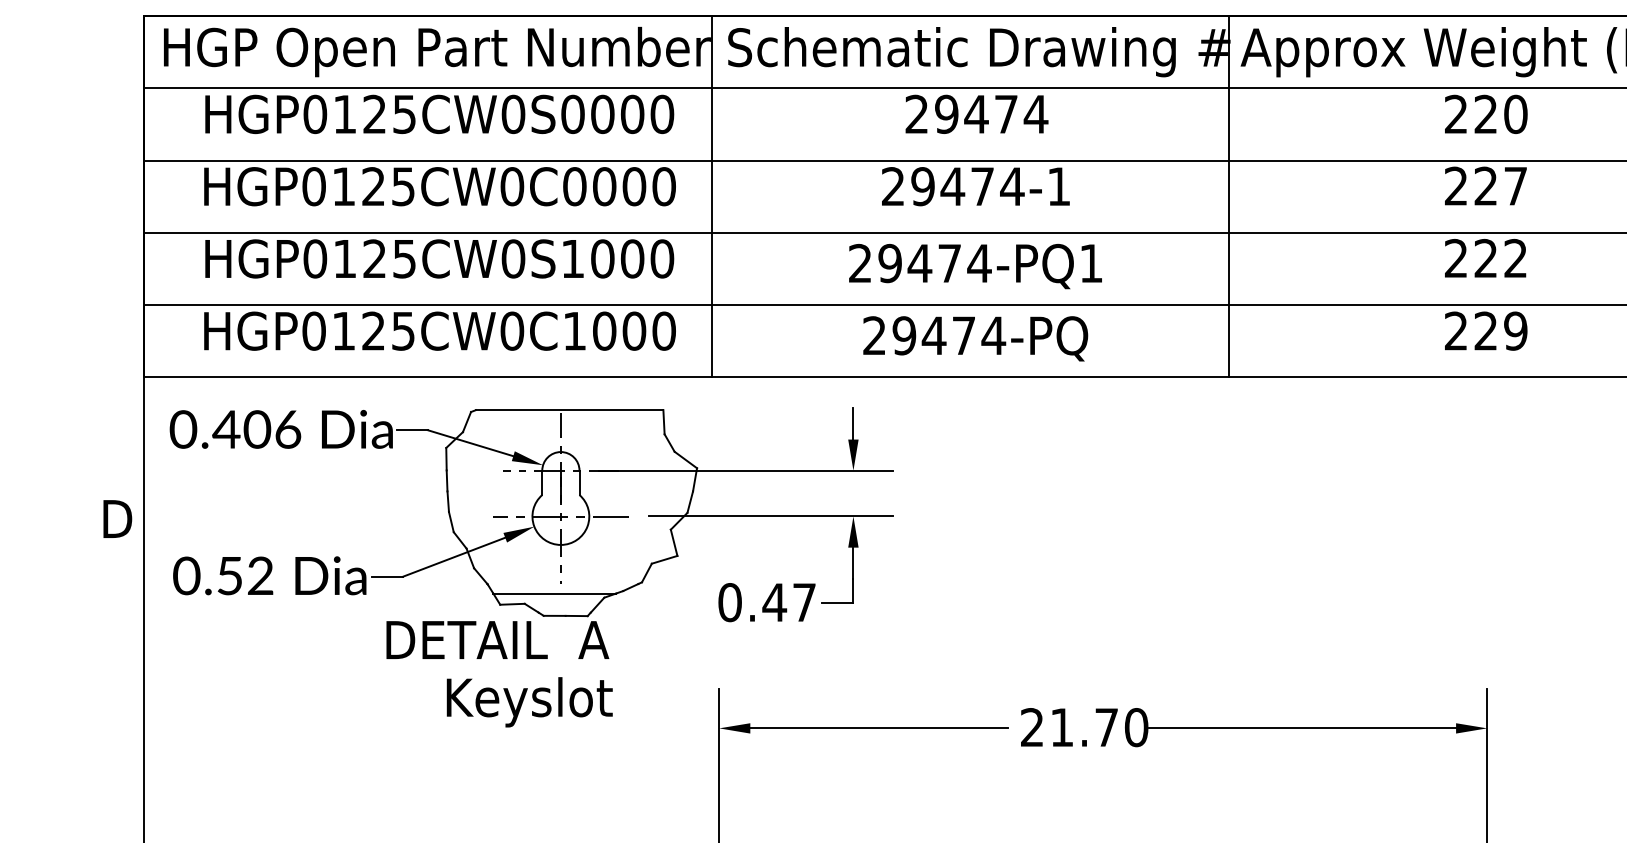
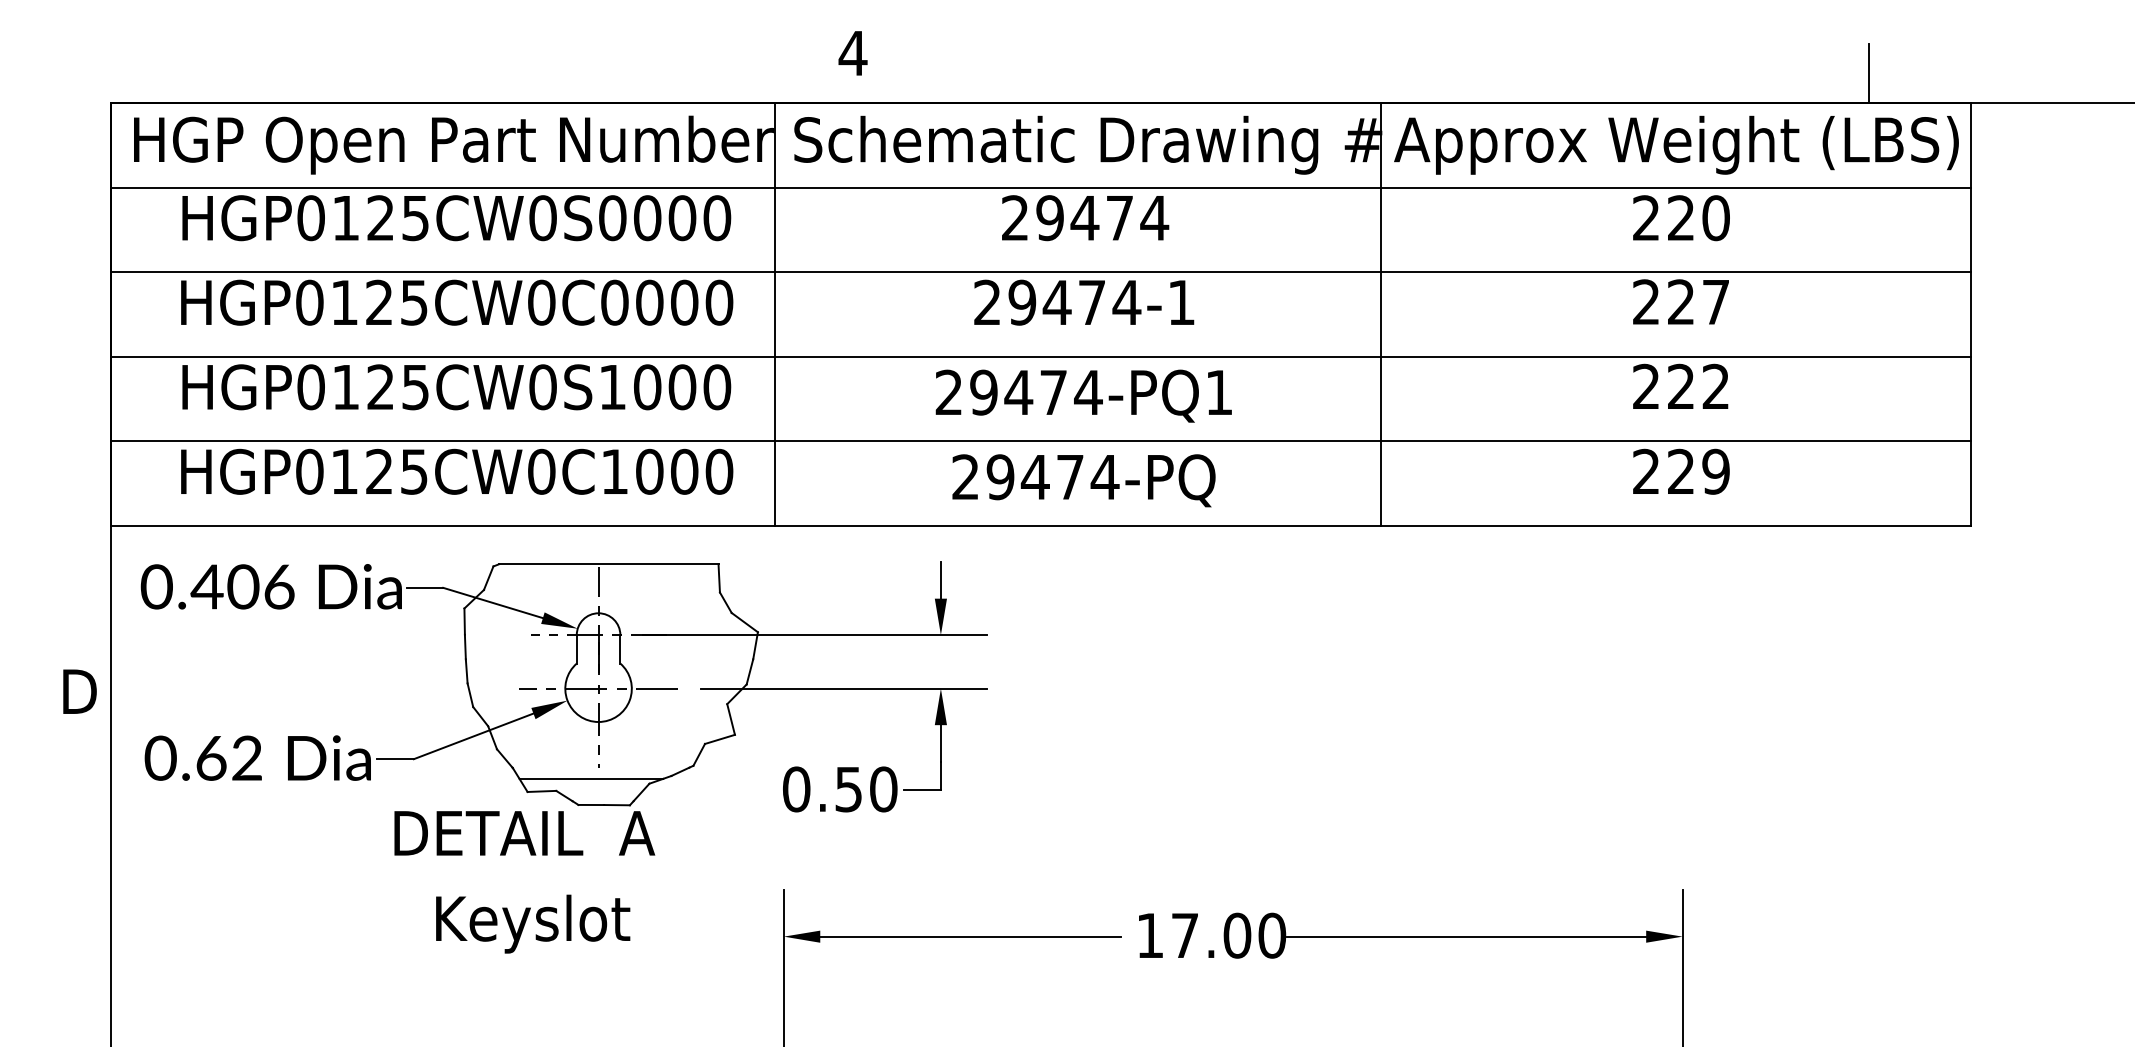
text: (230, 576) -> (211, 758), 0.52 -> 0.62
text: (788, 602) -> (865, 789), 0.47 -> 0.50
text: (530, 701) -> (533, 923), moved
text: (1070, 727) -> (1194, 935), 21.70 -> 17.00

